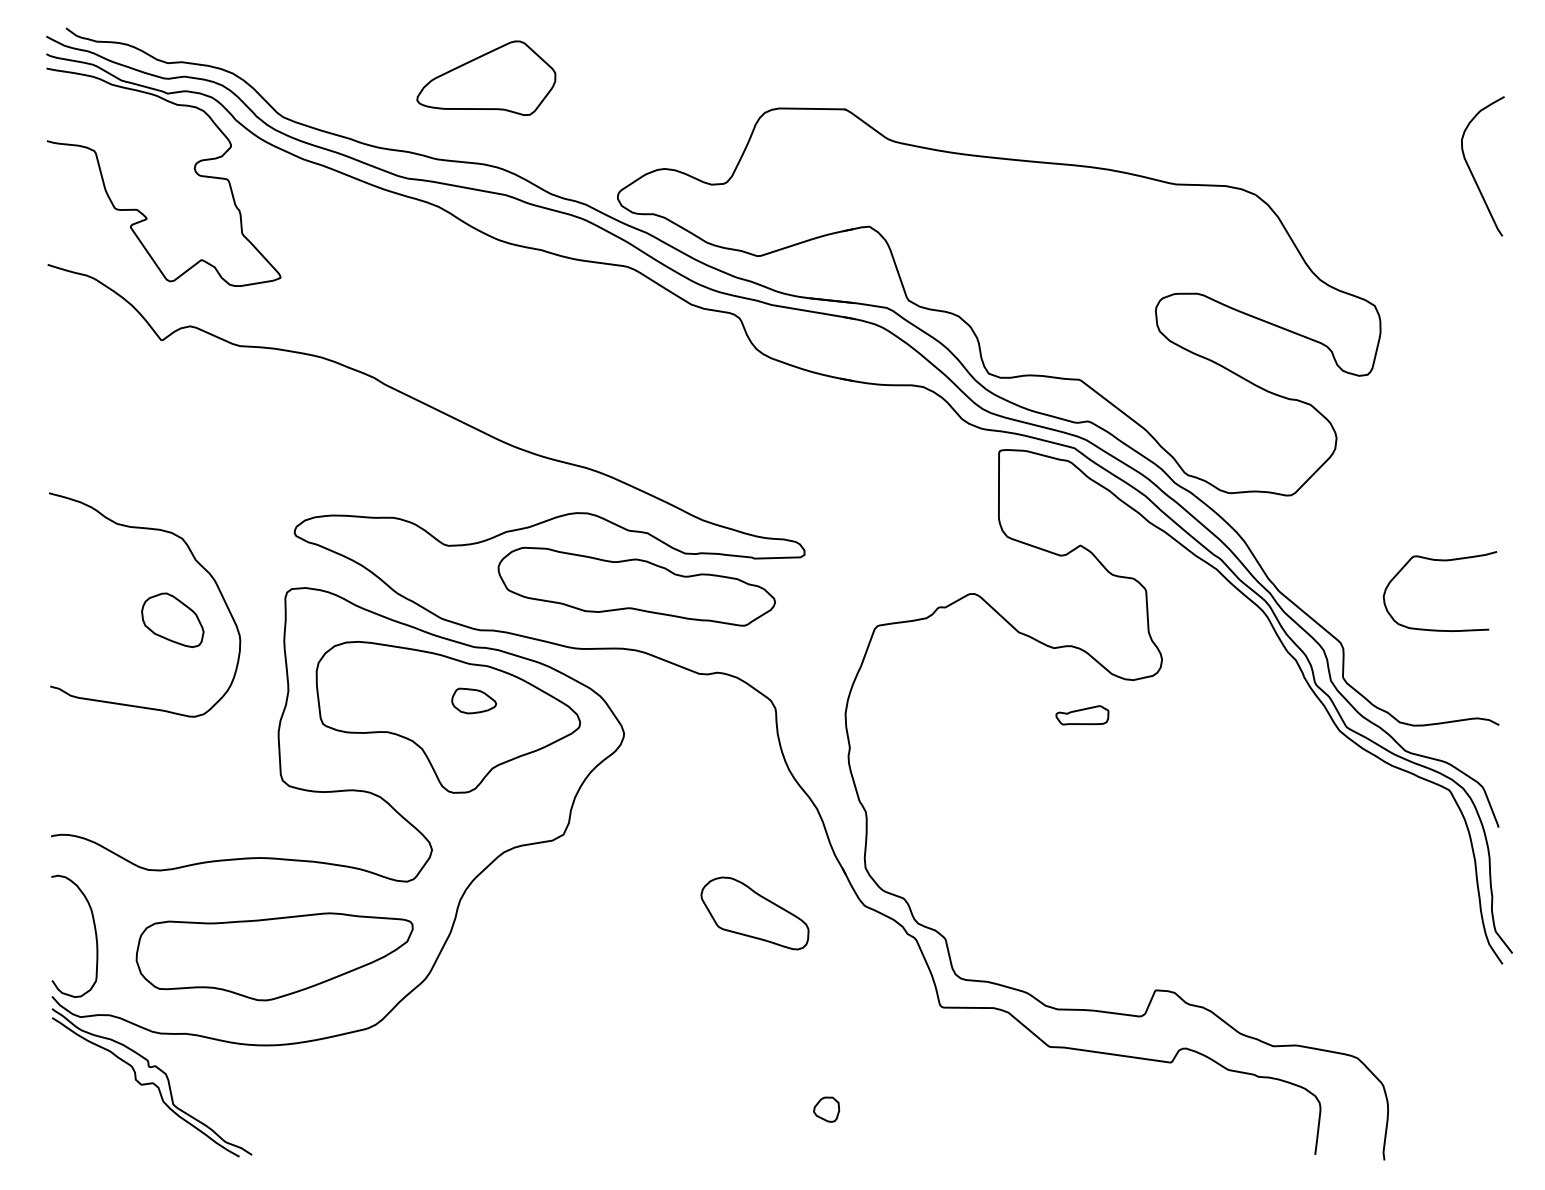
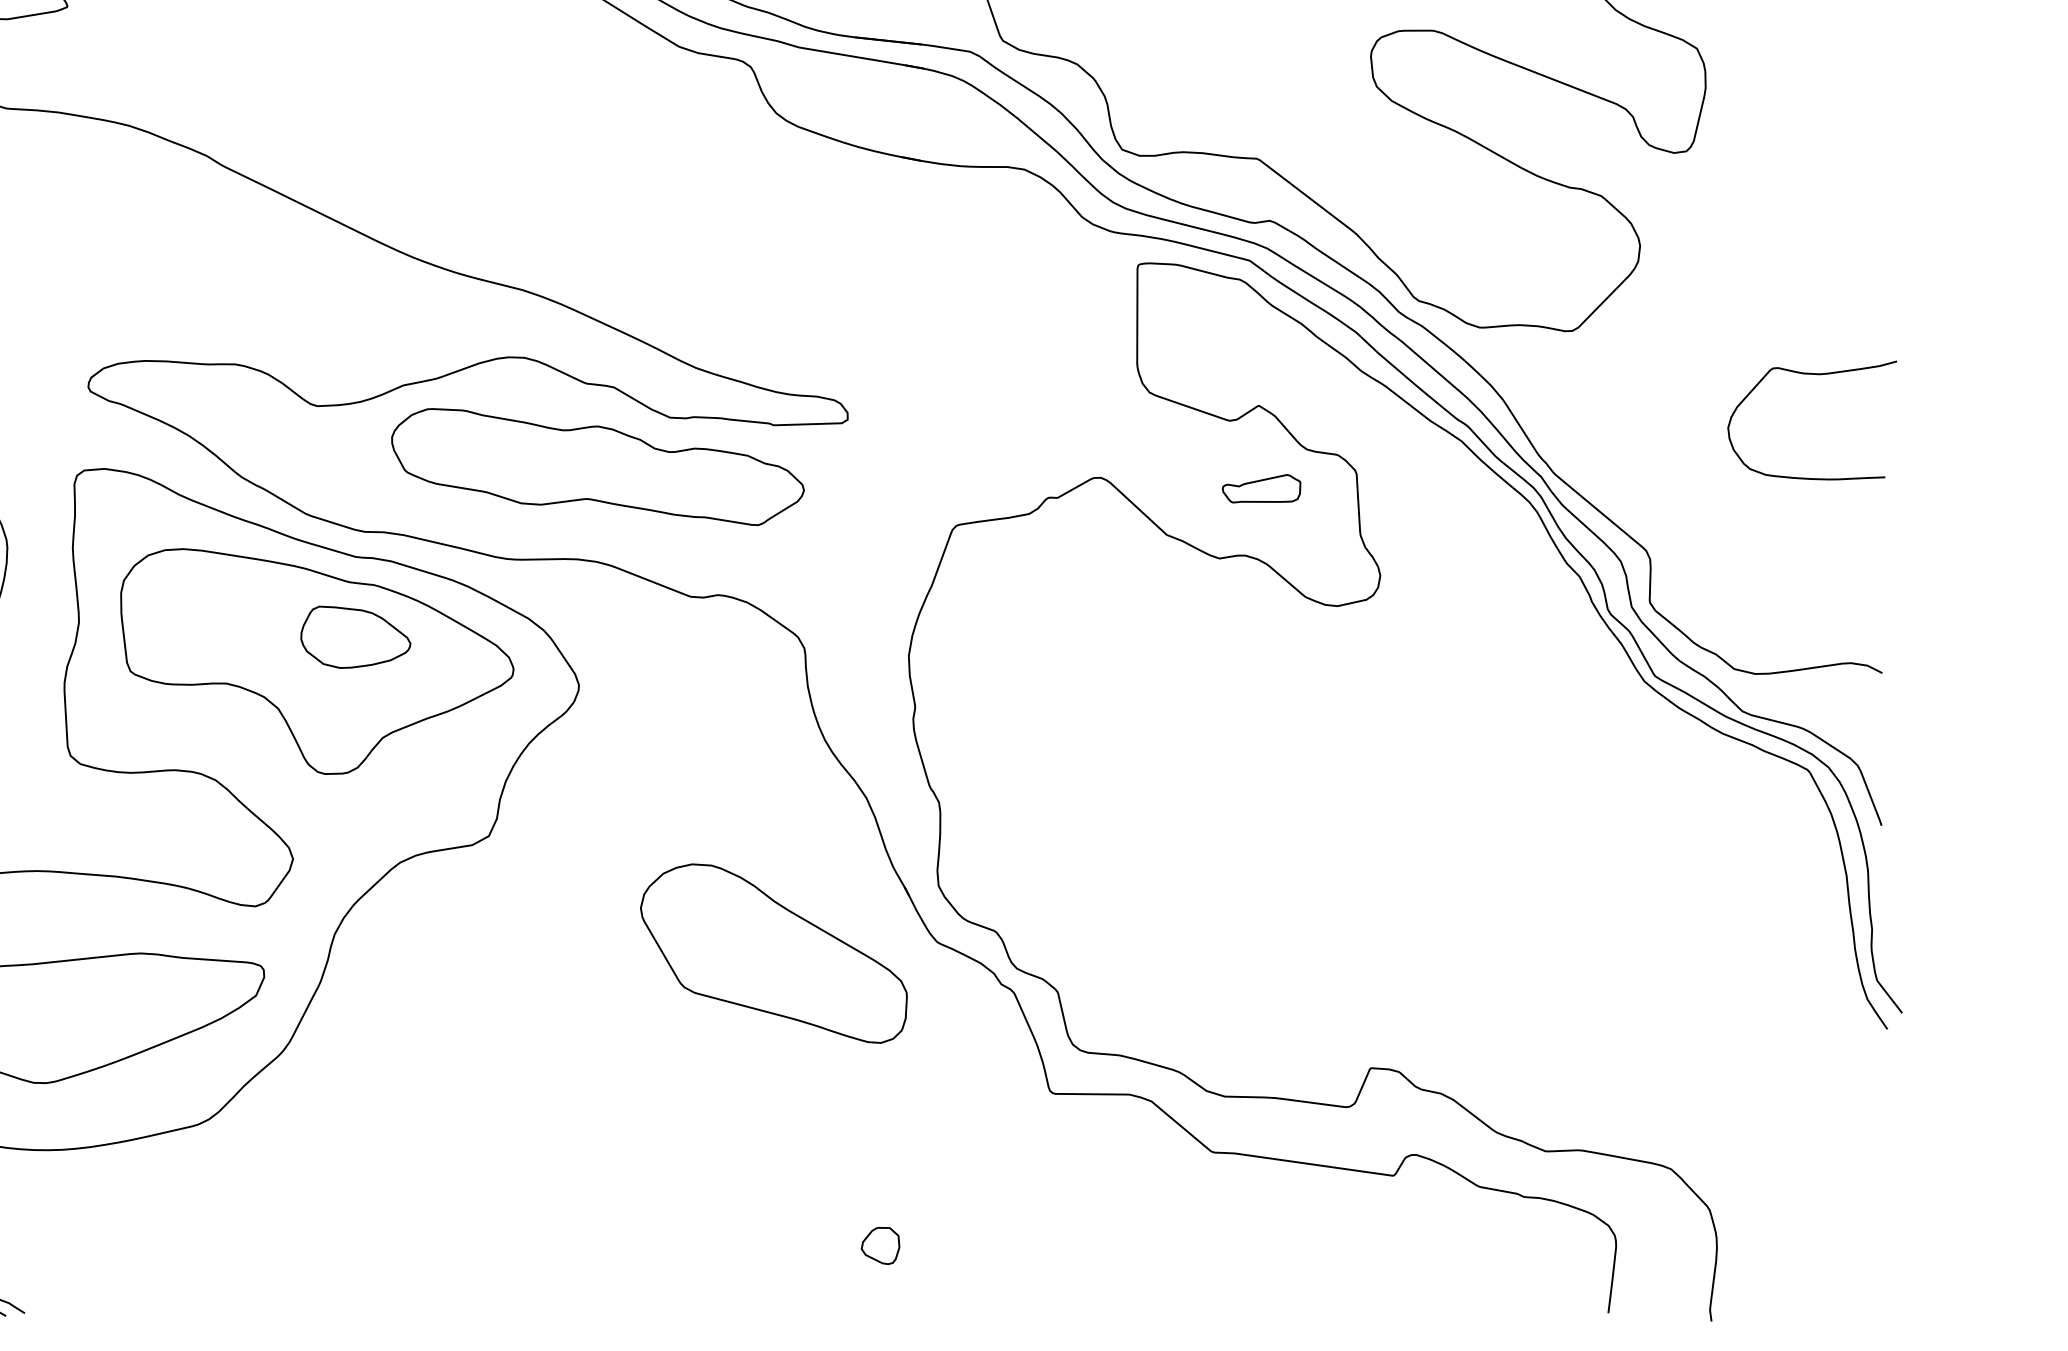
curve: (1439, 561) -> (1811, 375), moved
part: (473, 700) -> (354, 636), size x1.67
part: (1082, 715) -> (1261, 489), moved
part: (754, 913) -> (773, 953), size x1.67

